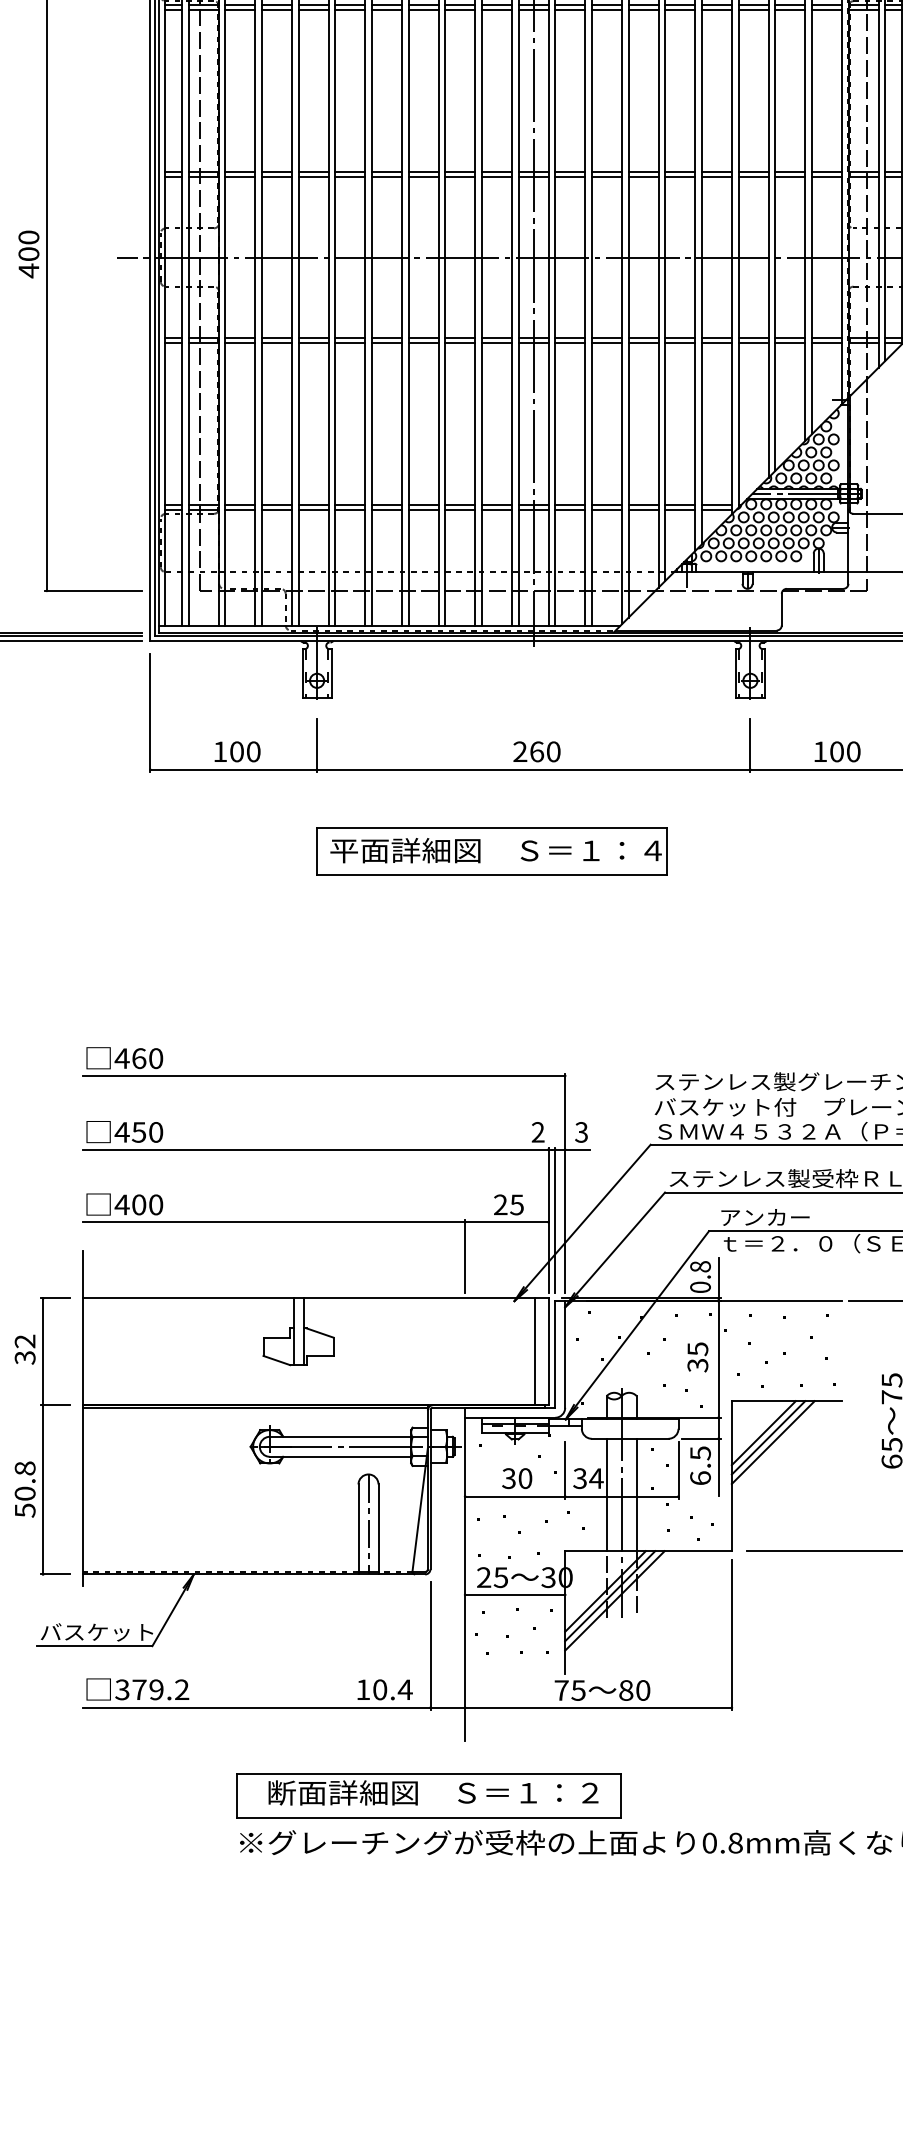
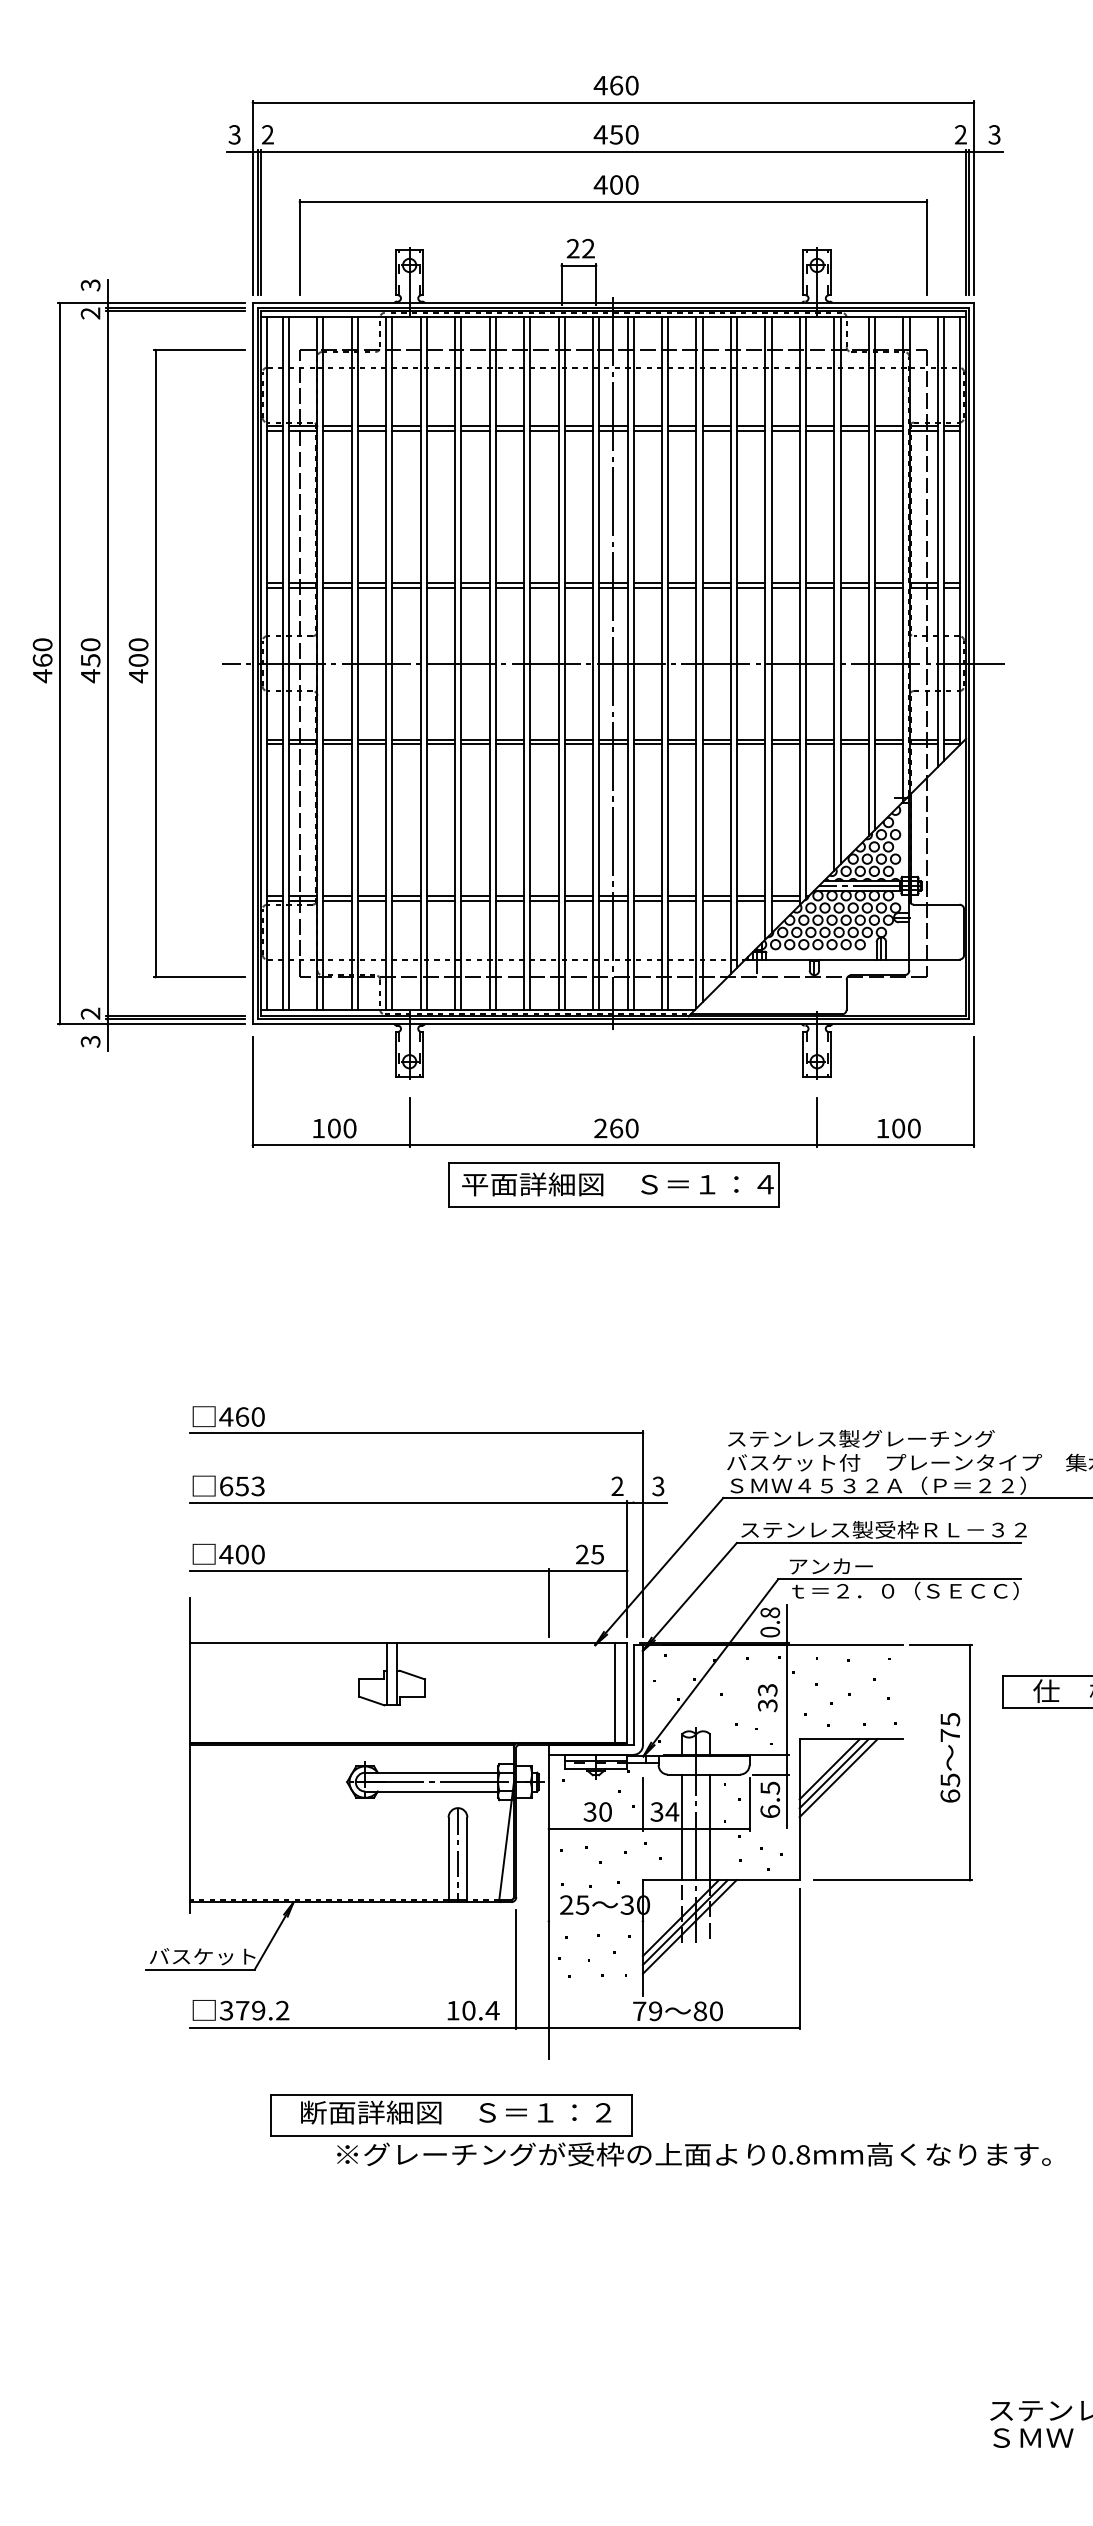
part: (491, 850) -> (613, 1184), moved
text: (138, 1132) -> (241, 1486), 450 -> 653
line: (555, 1219) -> (633, 1568), removed
text: (697, 1349) -> (767, 1690), 35 -> 33
part: (42, 1436) -> (151, 1772), removed
line: (514, 1595) -> (595, 1921), removed
text: (578, 1690) -> (655, 2011), 75 -> 79
part: (428, 1795) -> (451, 2115), moved

